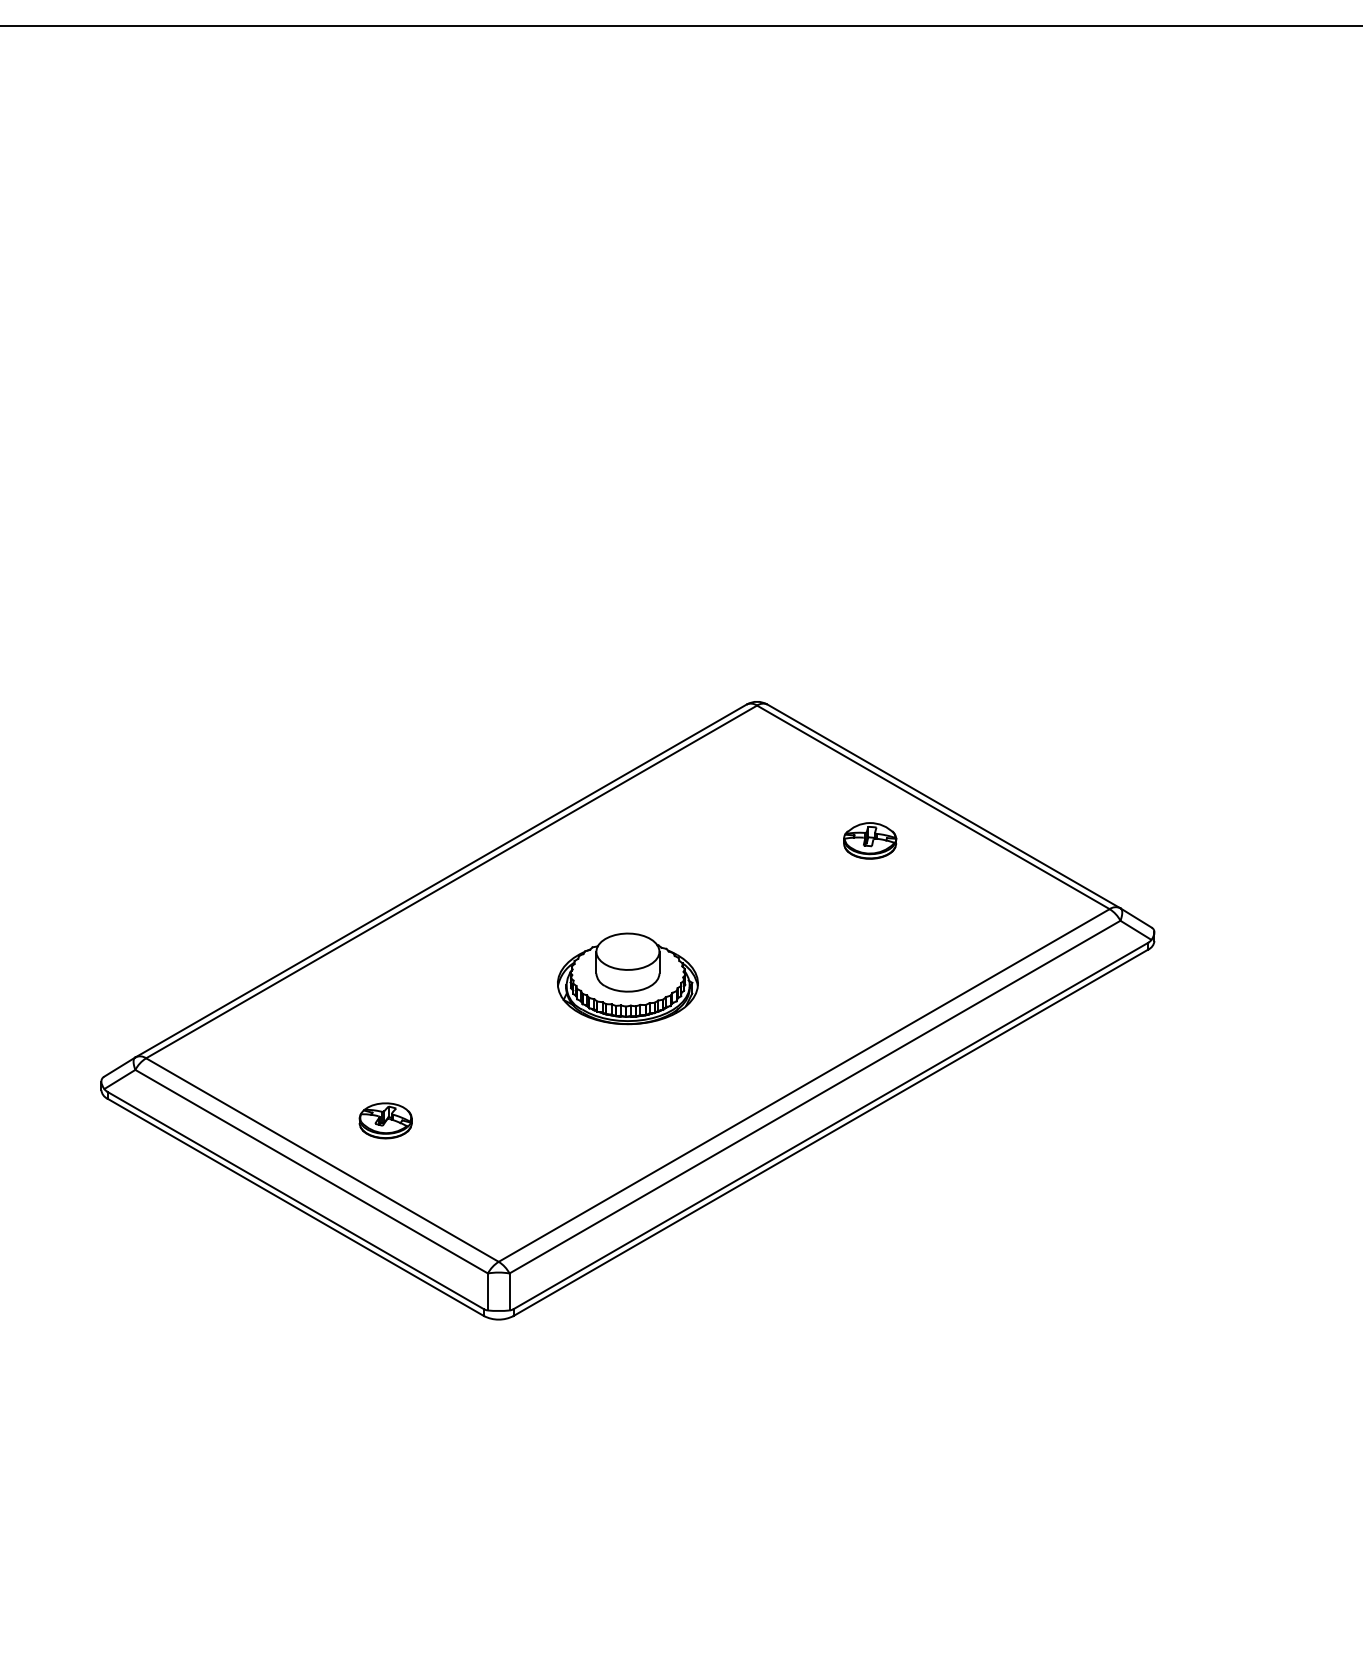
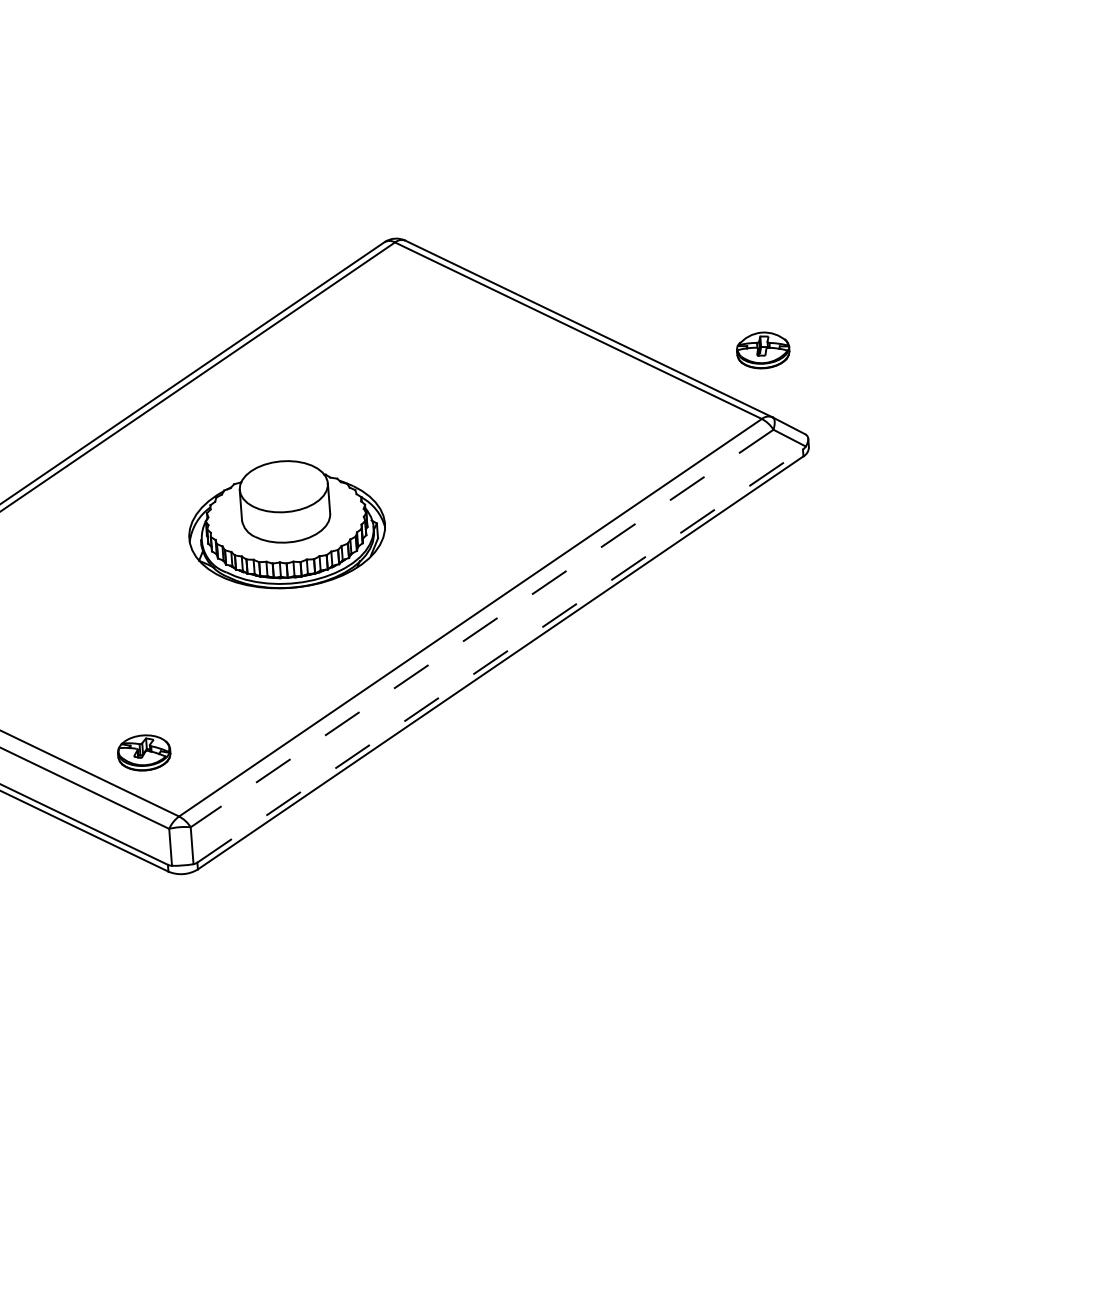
part: (870, 840) -> (763, 350), moved
part: (627, 978) -> (286, 524), size x1.4
line: (815, 1097) -> (482, 628), solid -> dashed
part: (385, 1120) -> (143, 752), moved
line: (830, 1125) -> (499, 655), solid -> dashed

